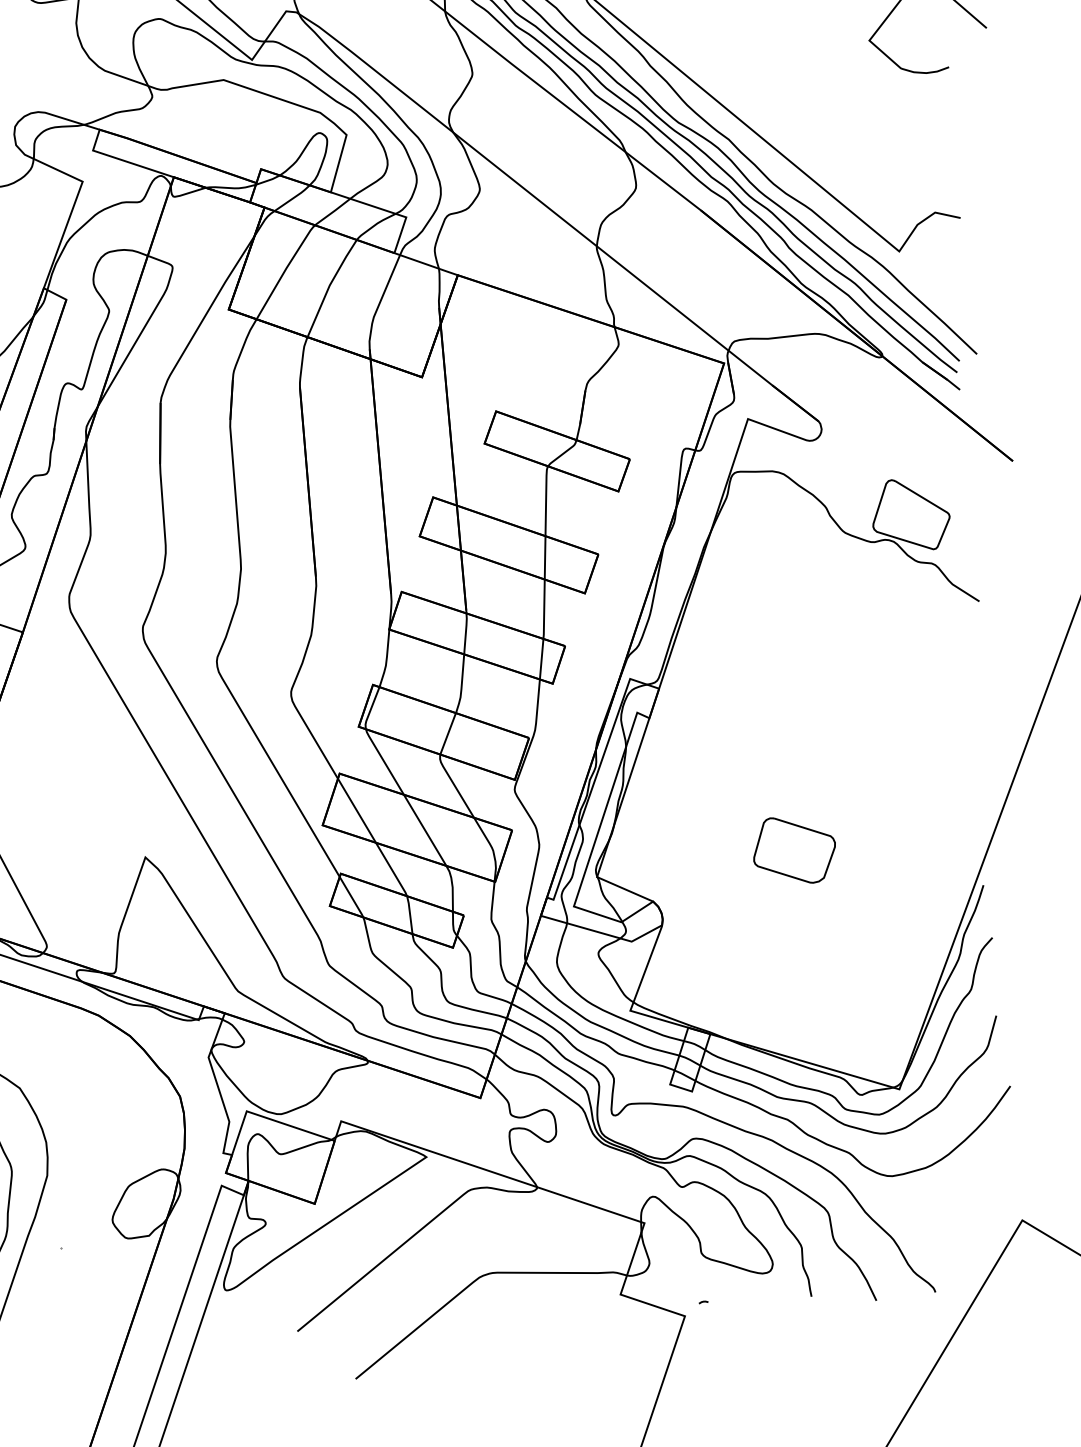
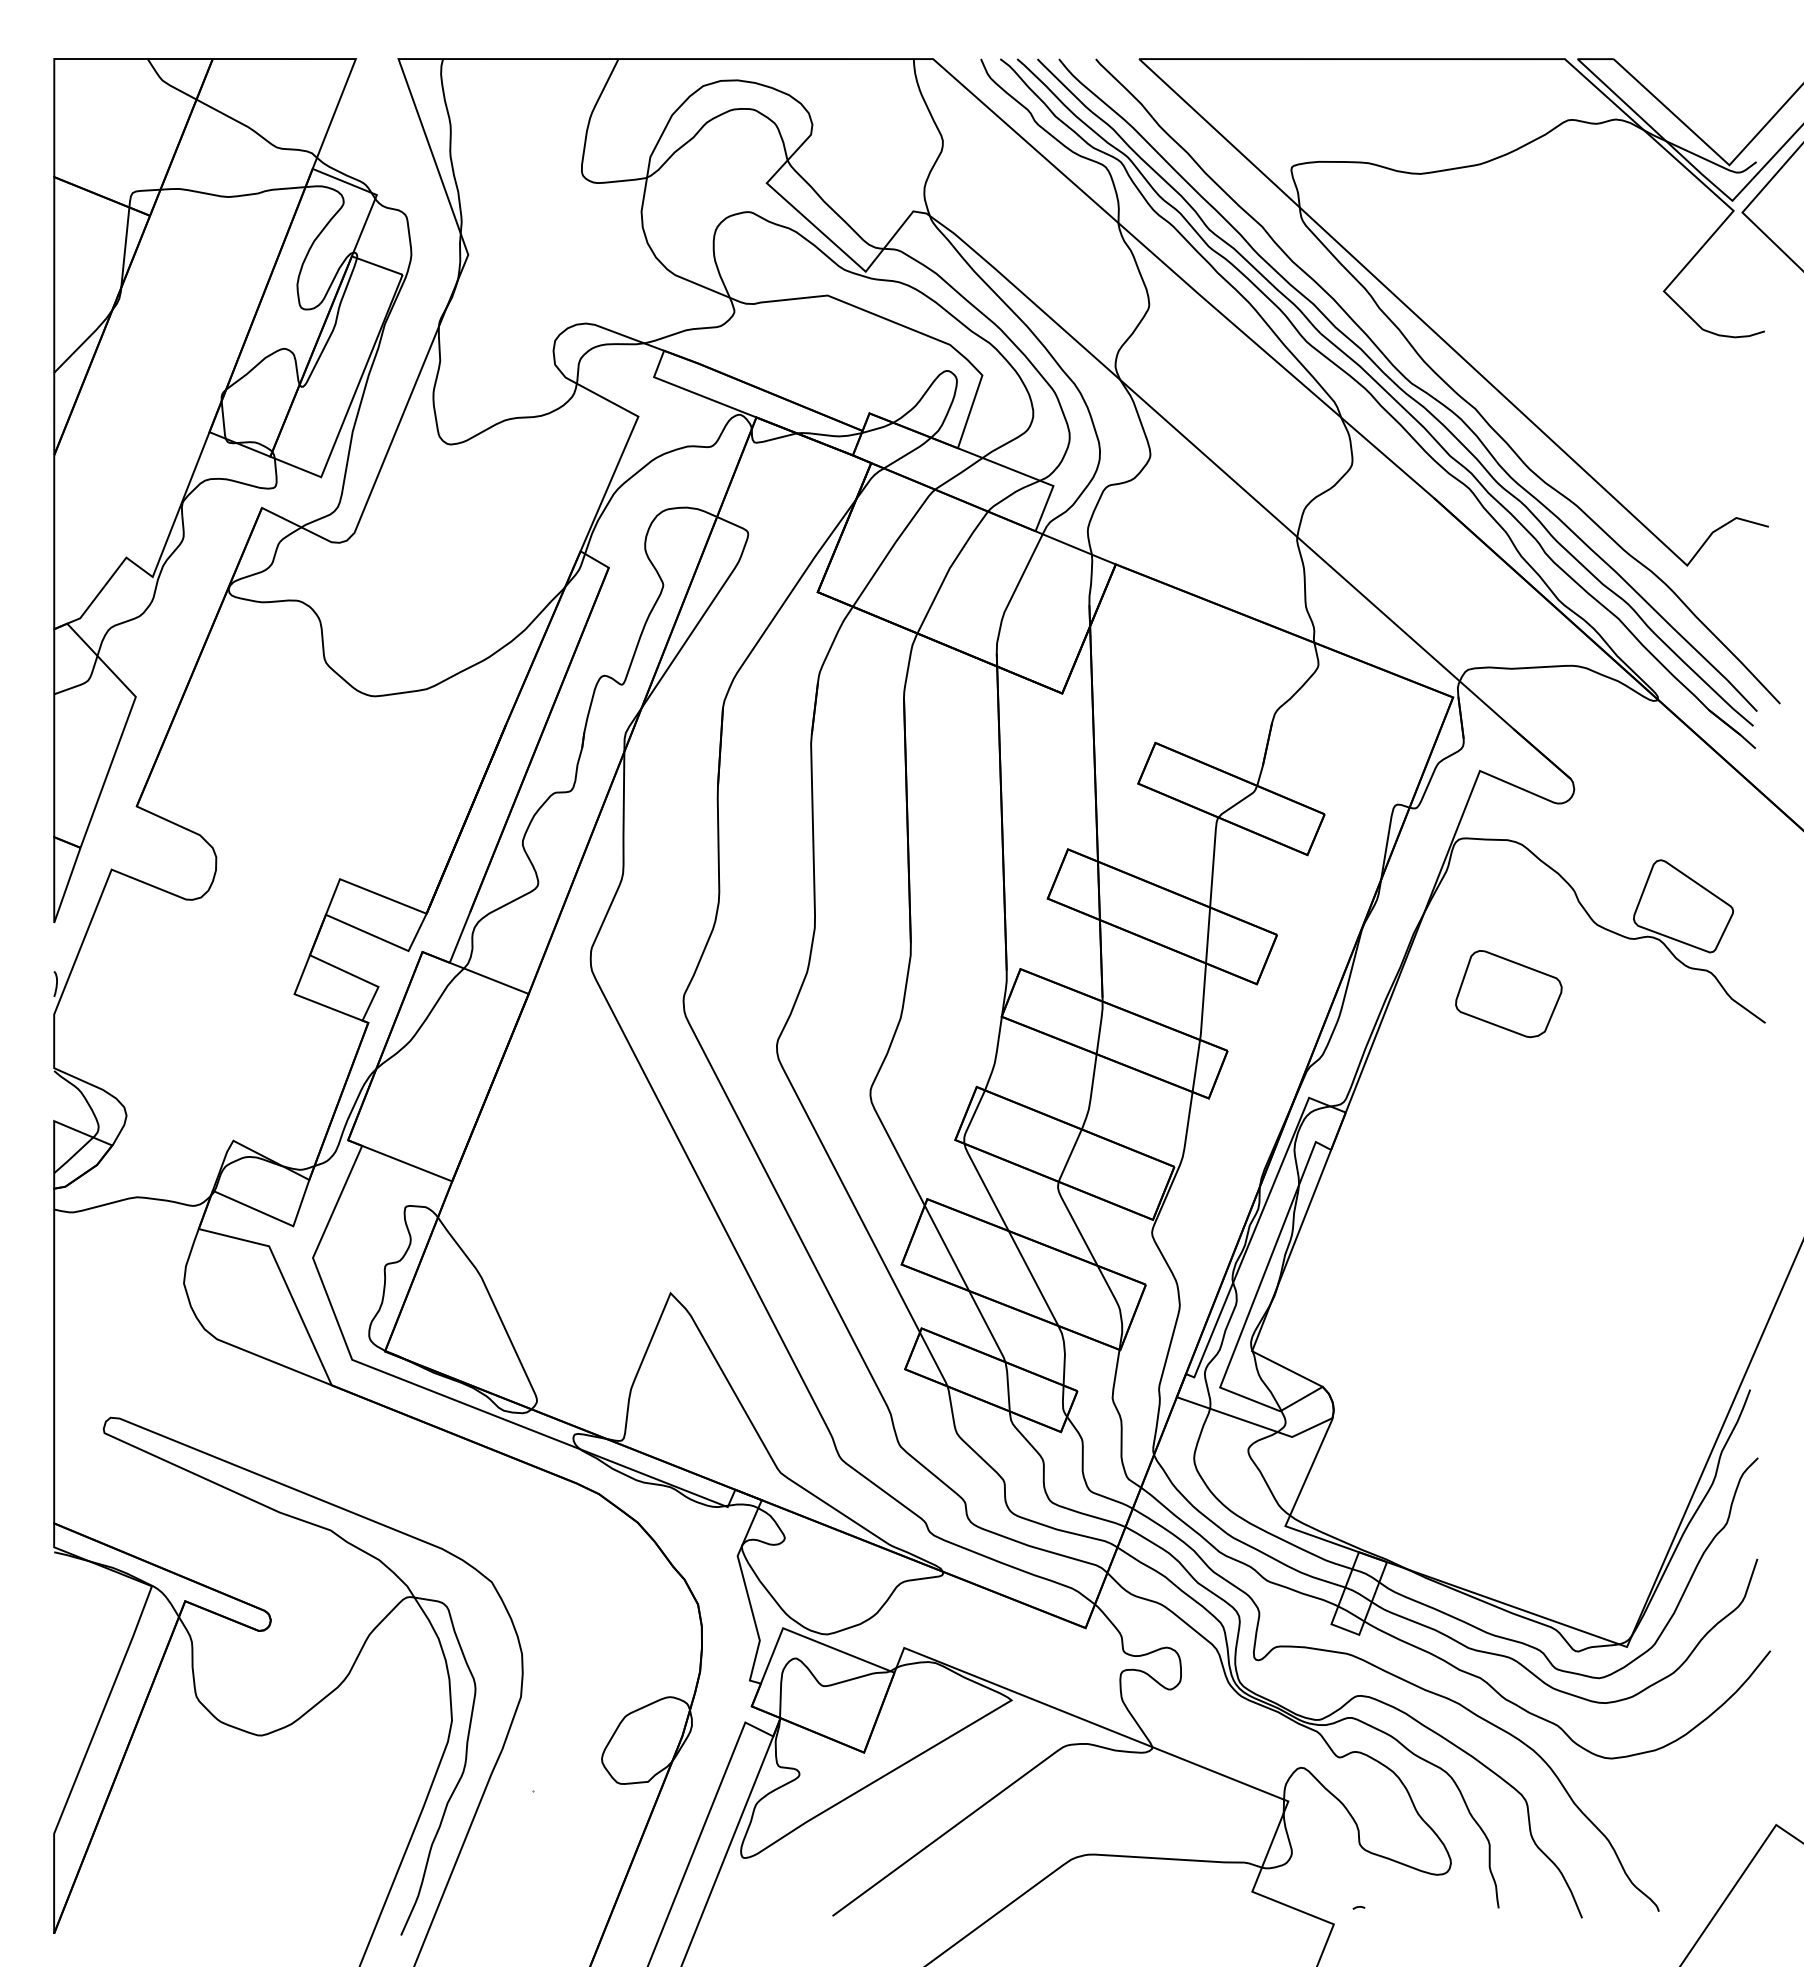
part: (794, 850) -> (1508, 994), moved

